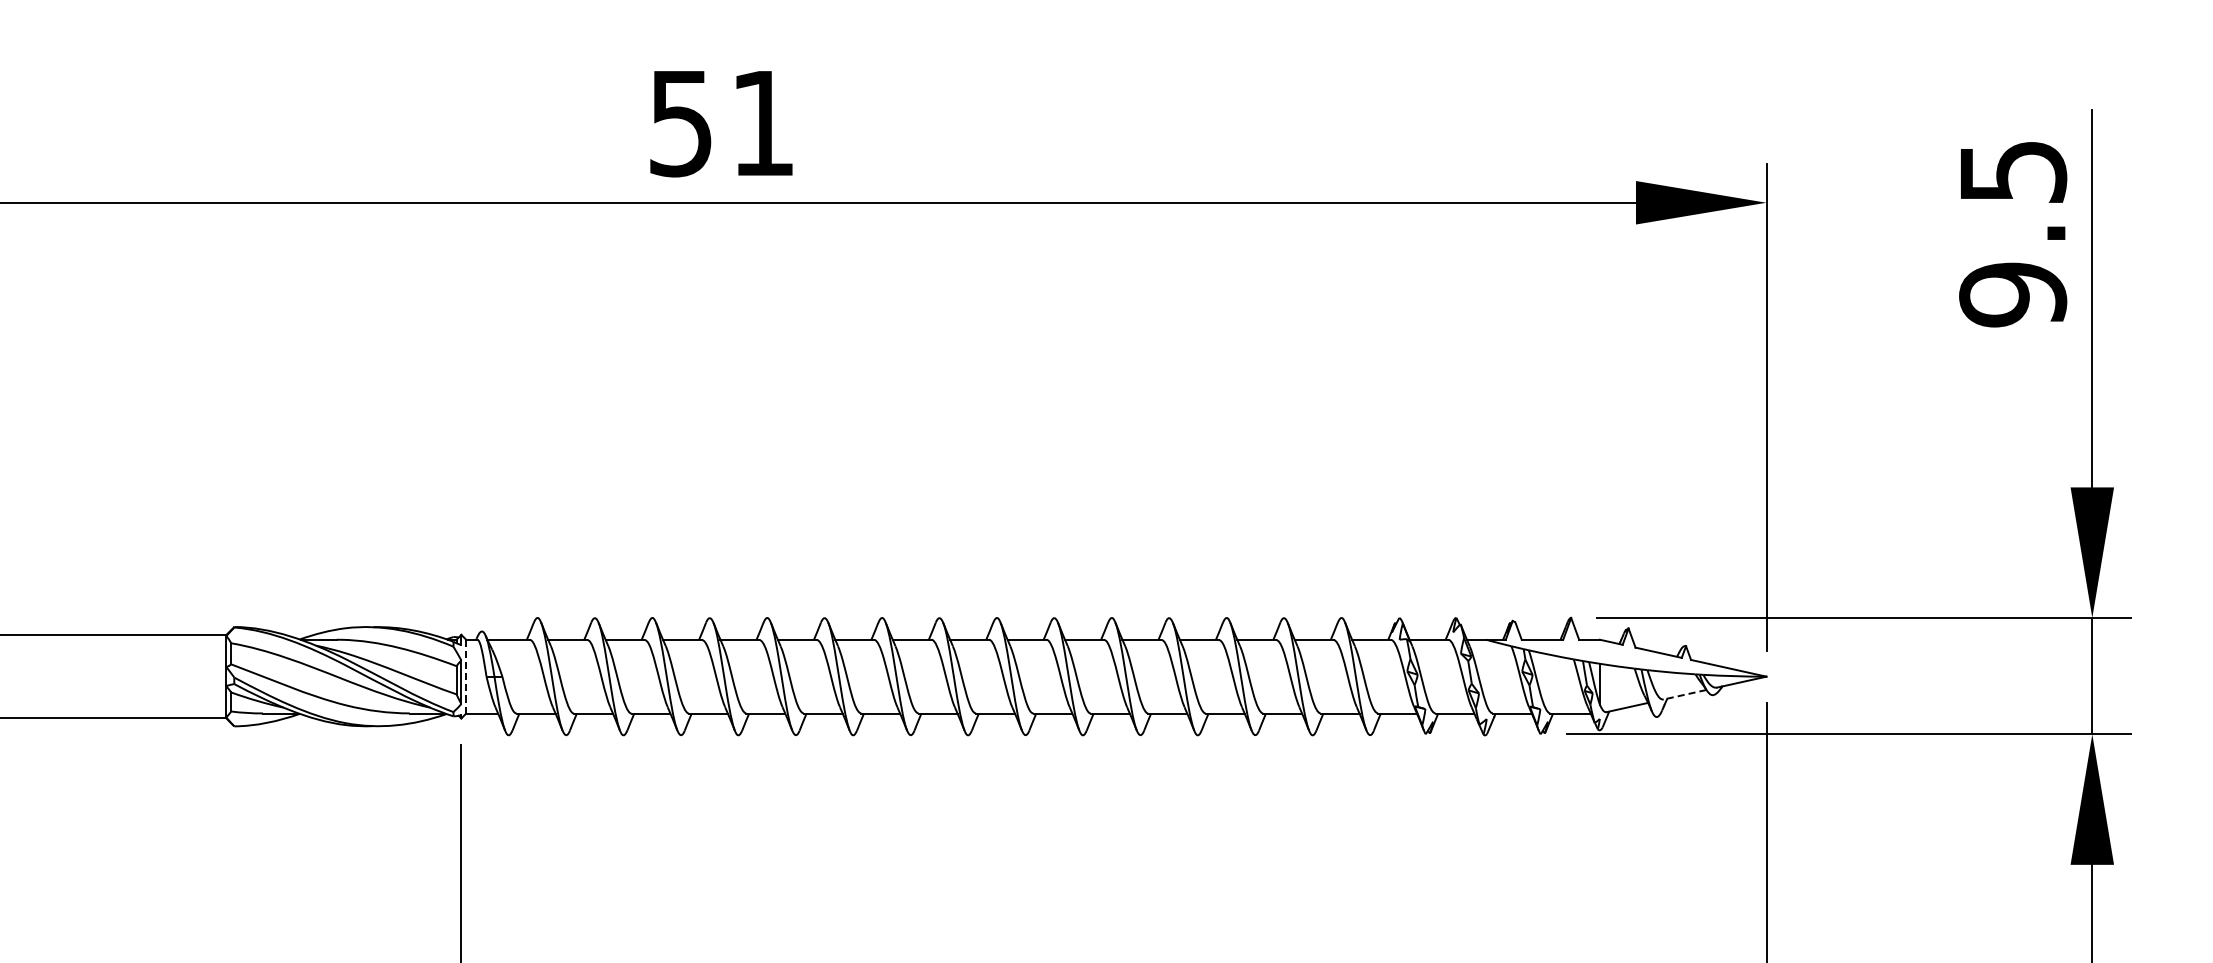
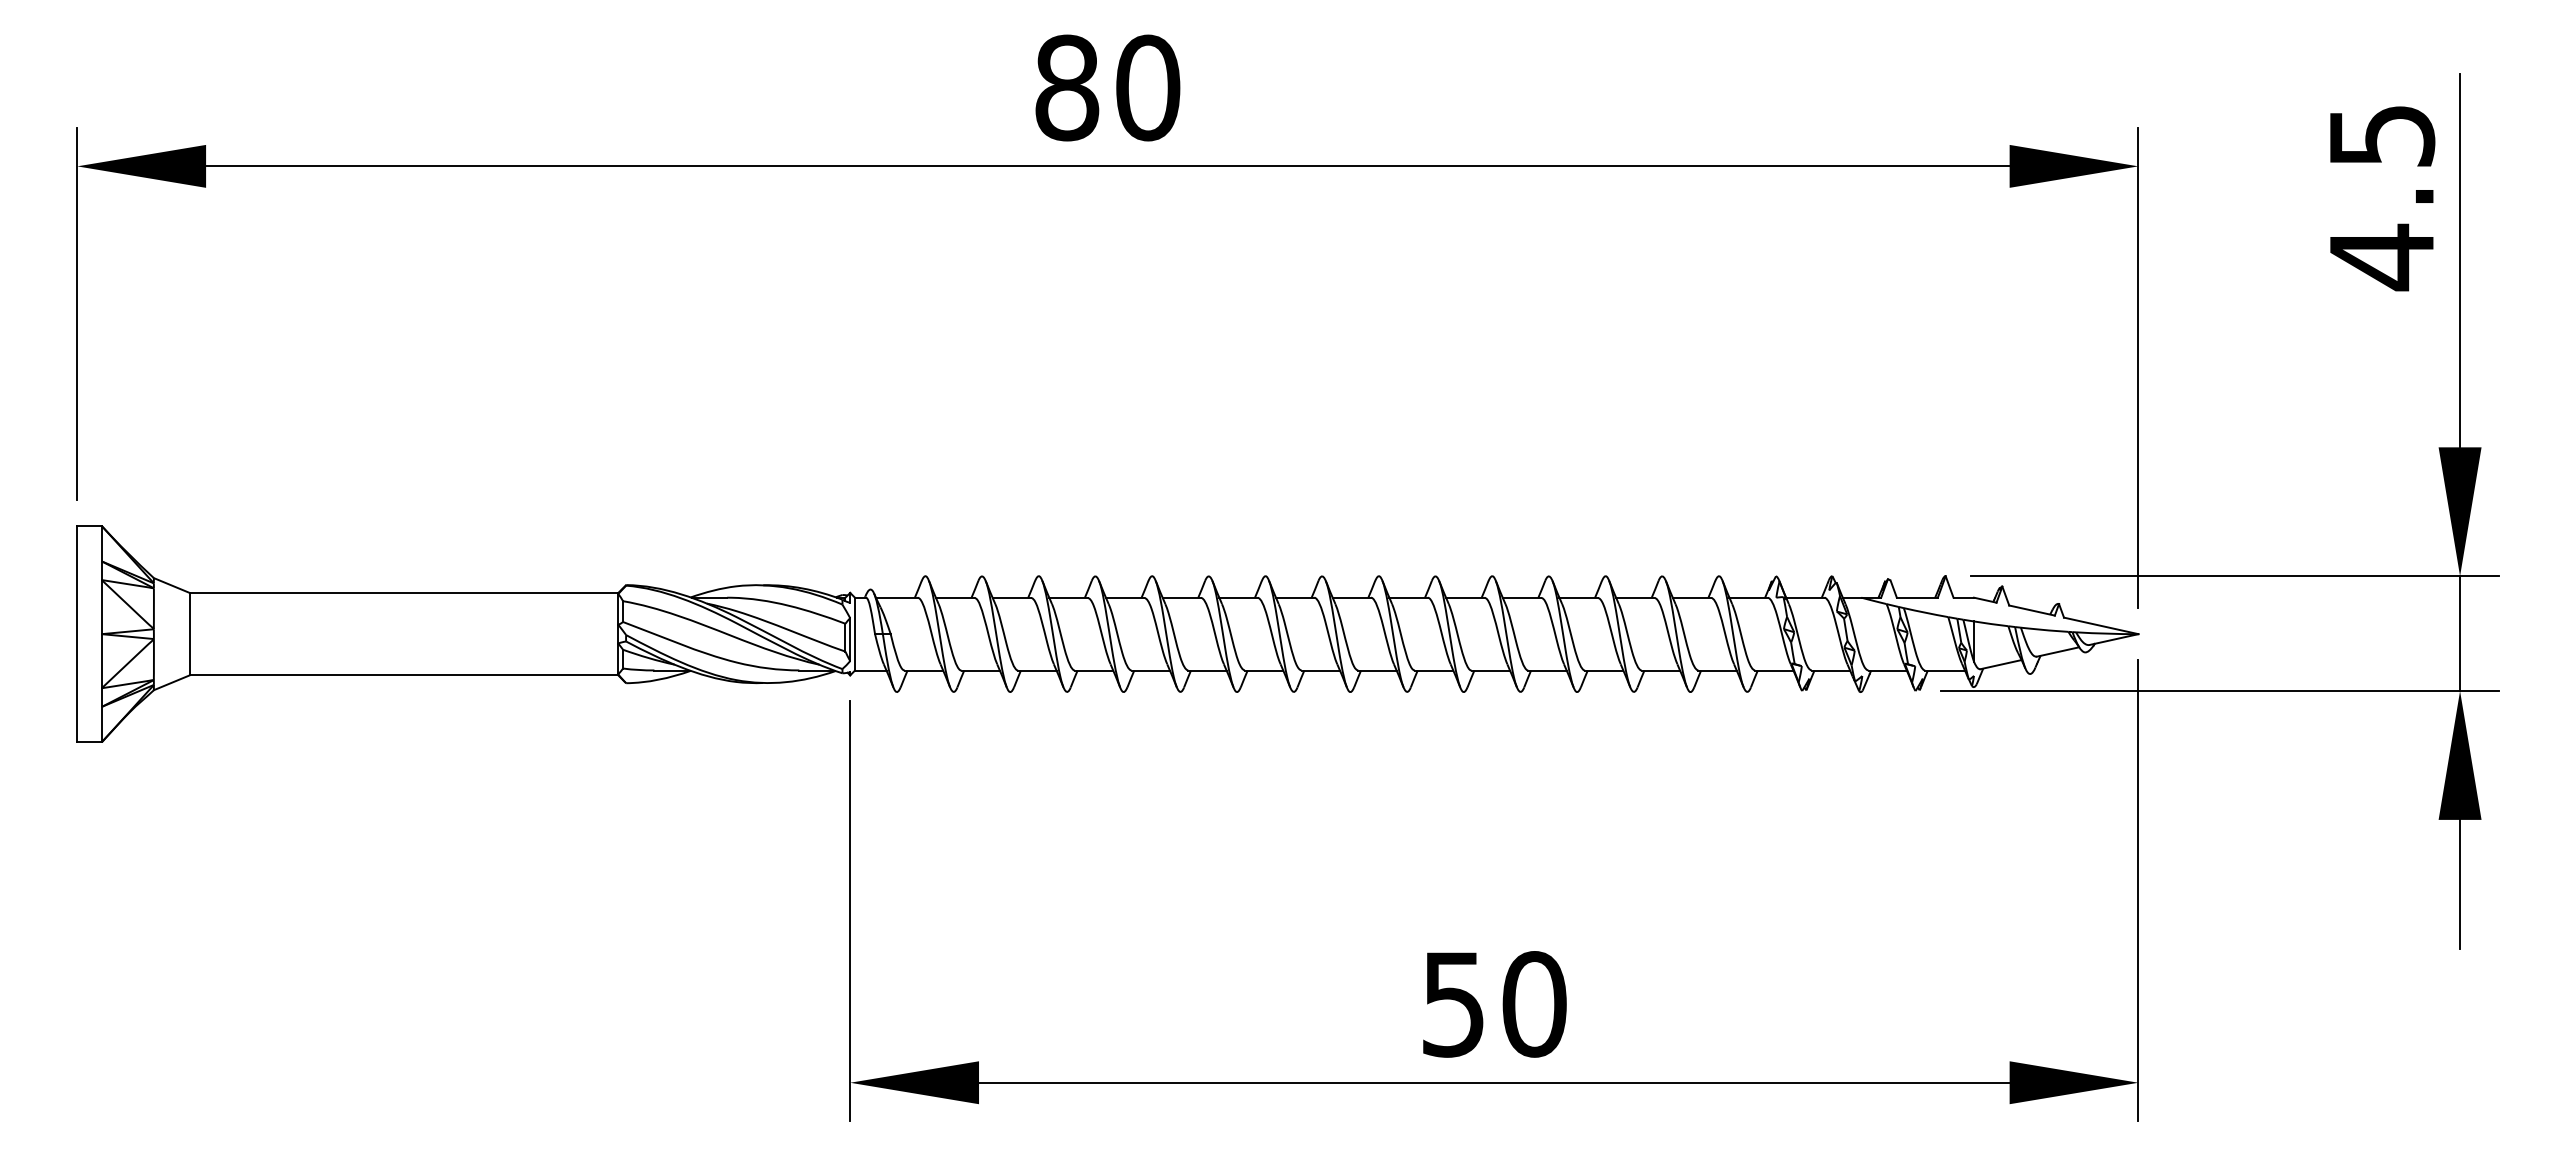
text: (722, 122) -> (1107, 87), 51 -> 80
text: (2012, 295) -> (2381, 257), 9.5 -> 4.5
line: (465, 677) -> (854, 634), dashed -> solid
line: (1685, 694) -> (2058, 651), dashed -> solid

